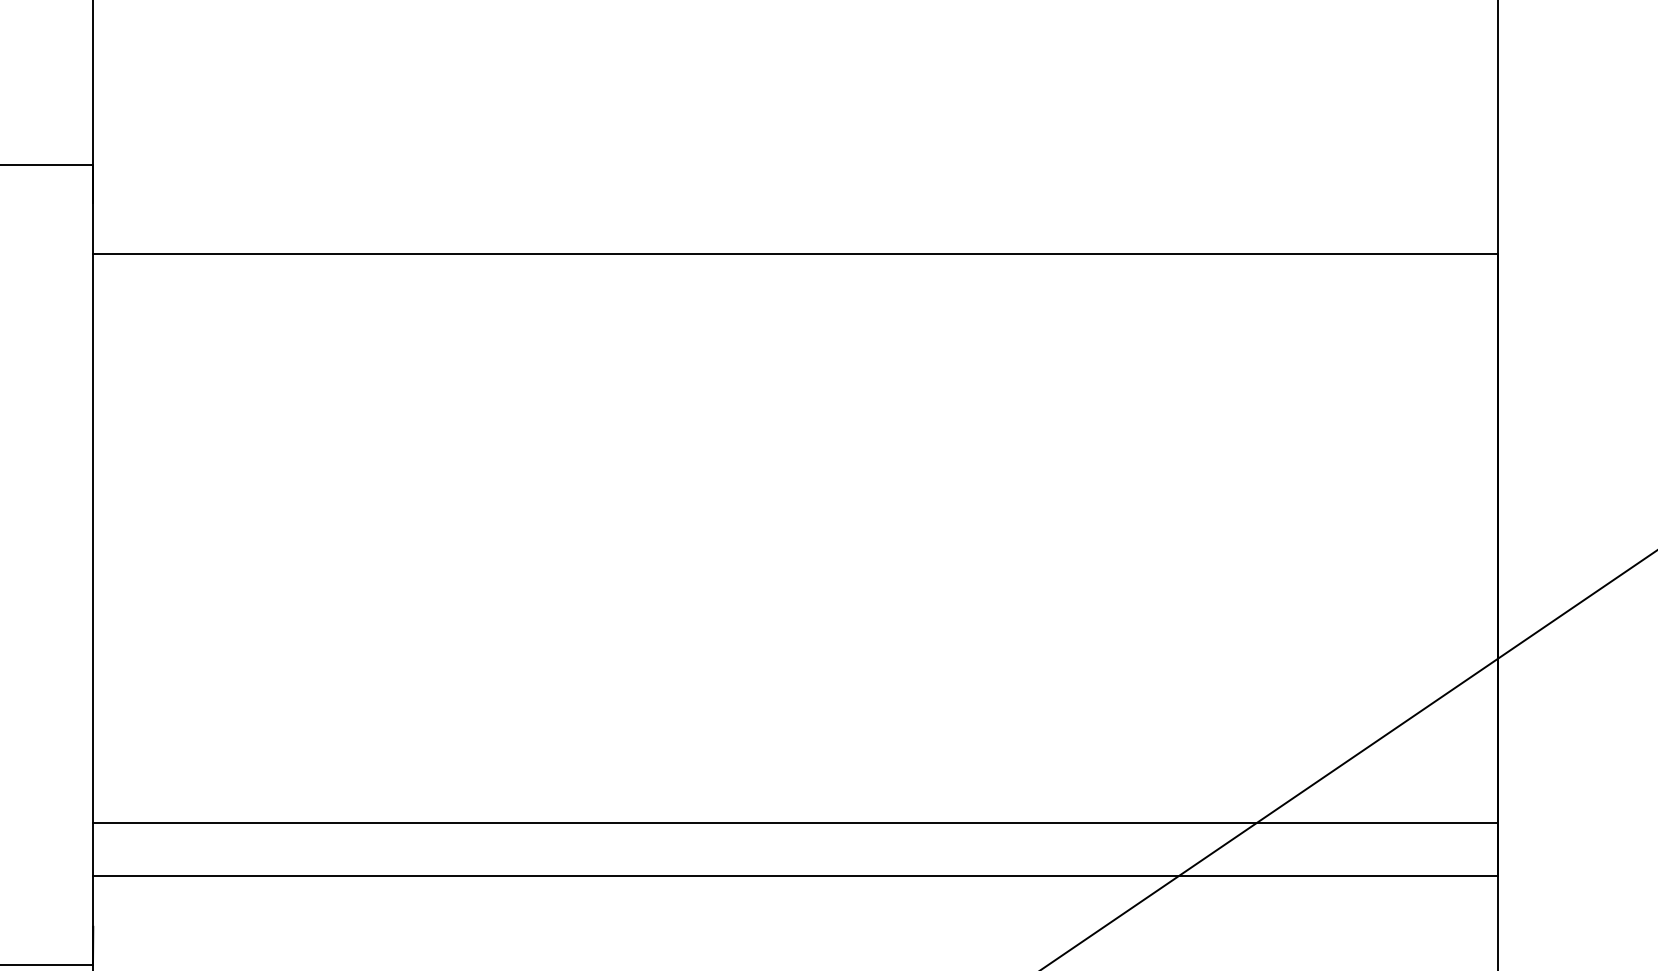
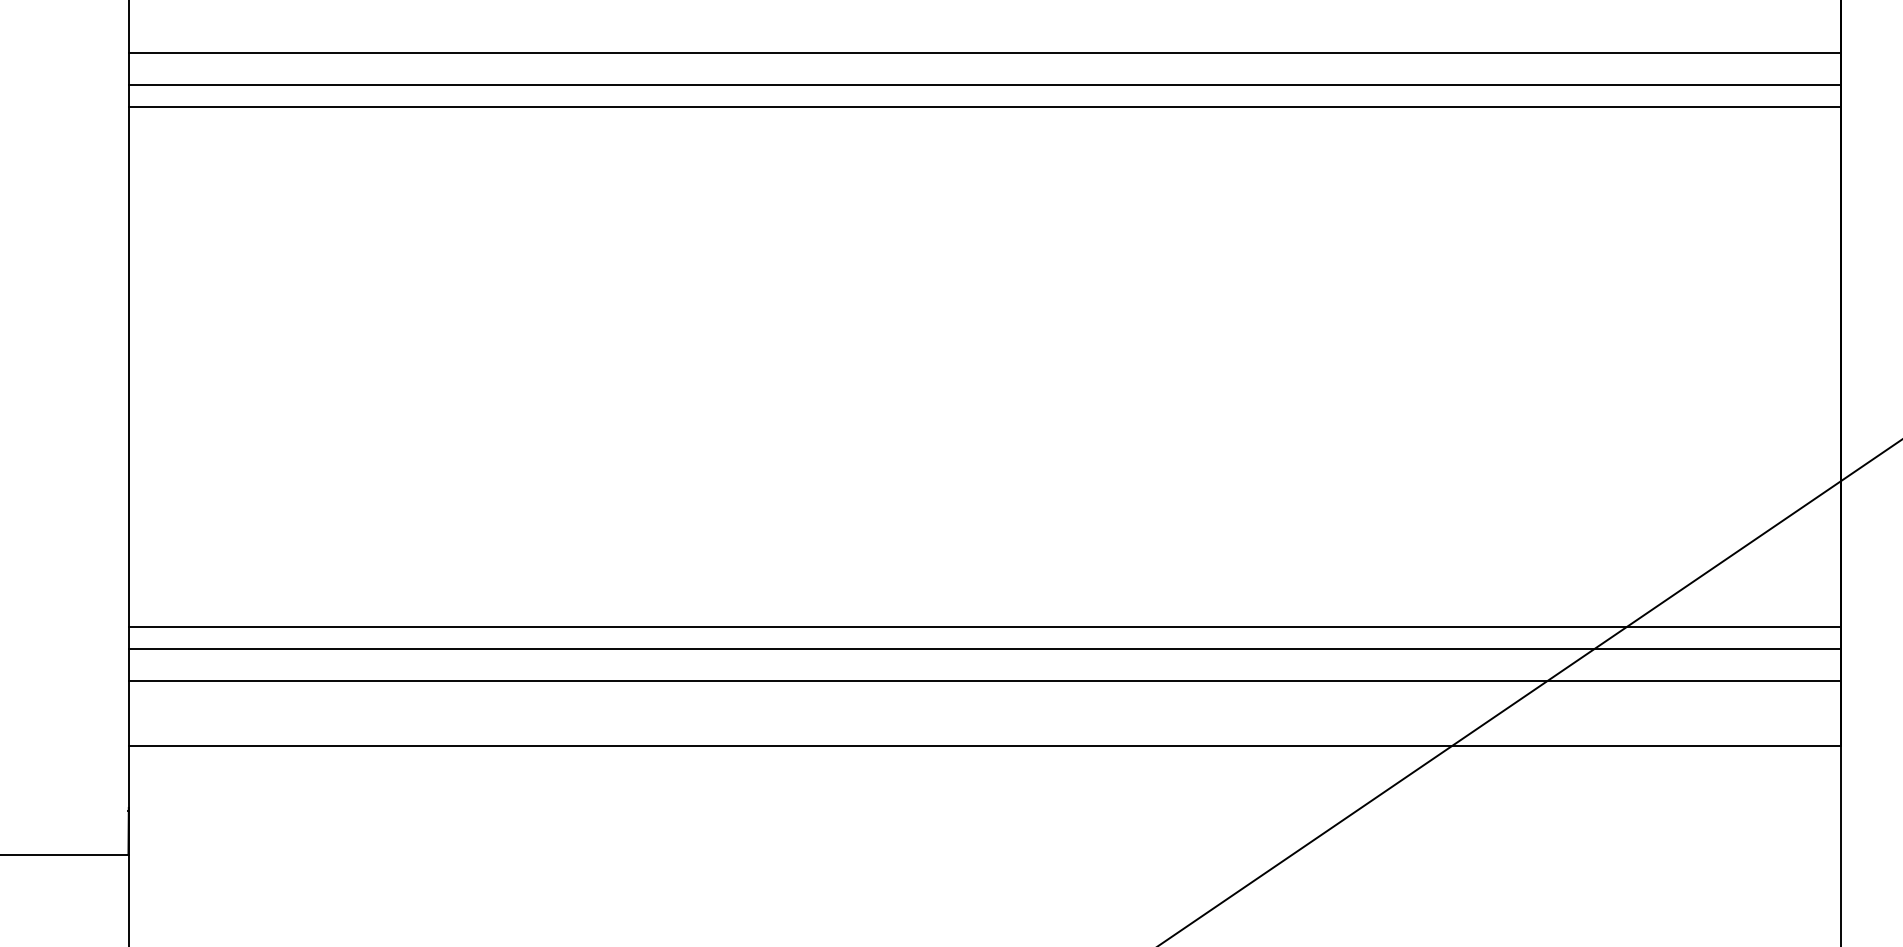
line: (795, 307) -> (984, 53), added
line: (795, 333) -> (984, 84), added
line: (795, 351) -> (984, 106), added
line: (795, 778) -> (984, 627), added
line: (795, 796) -> (984, 649), added

